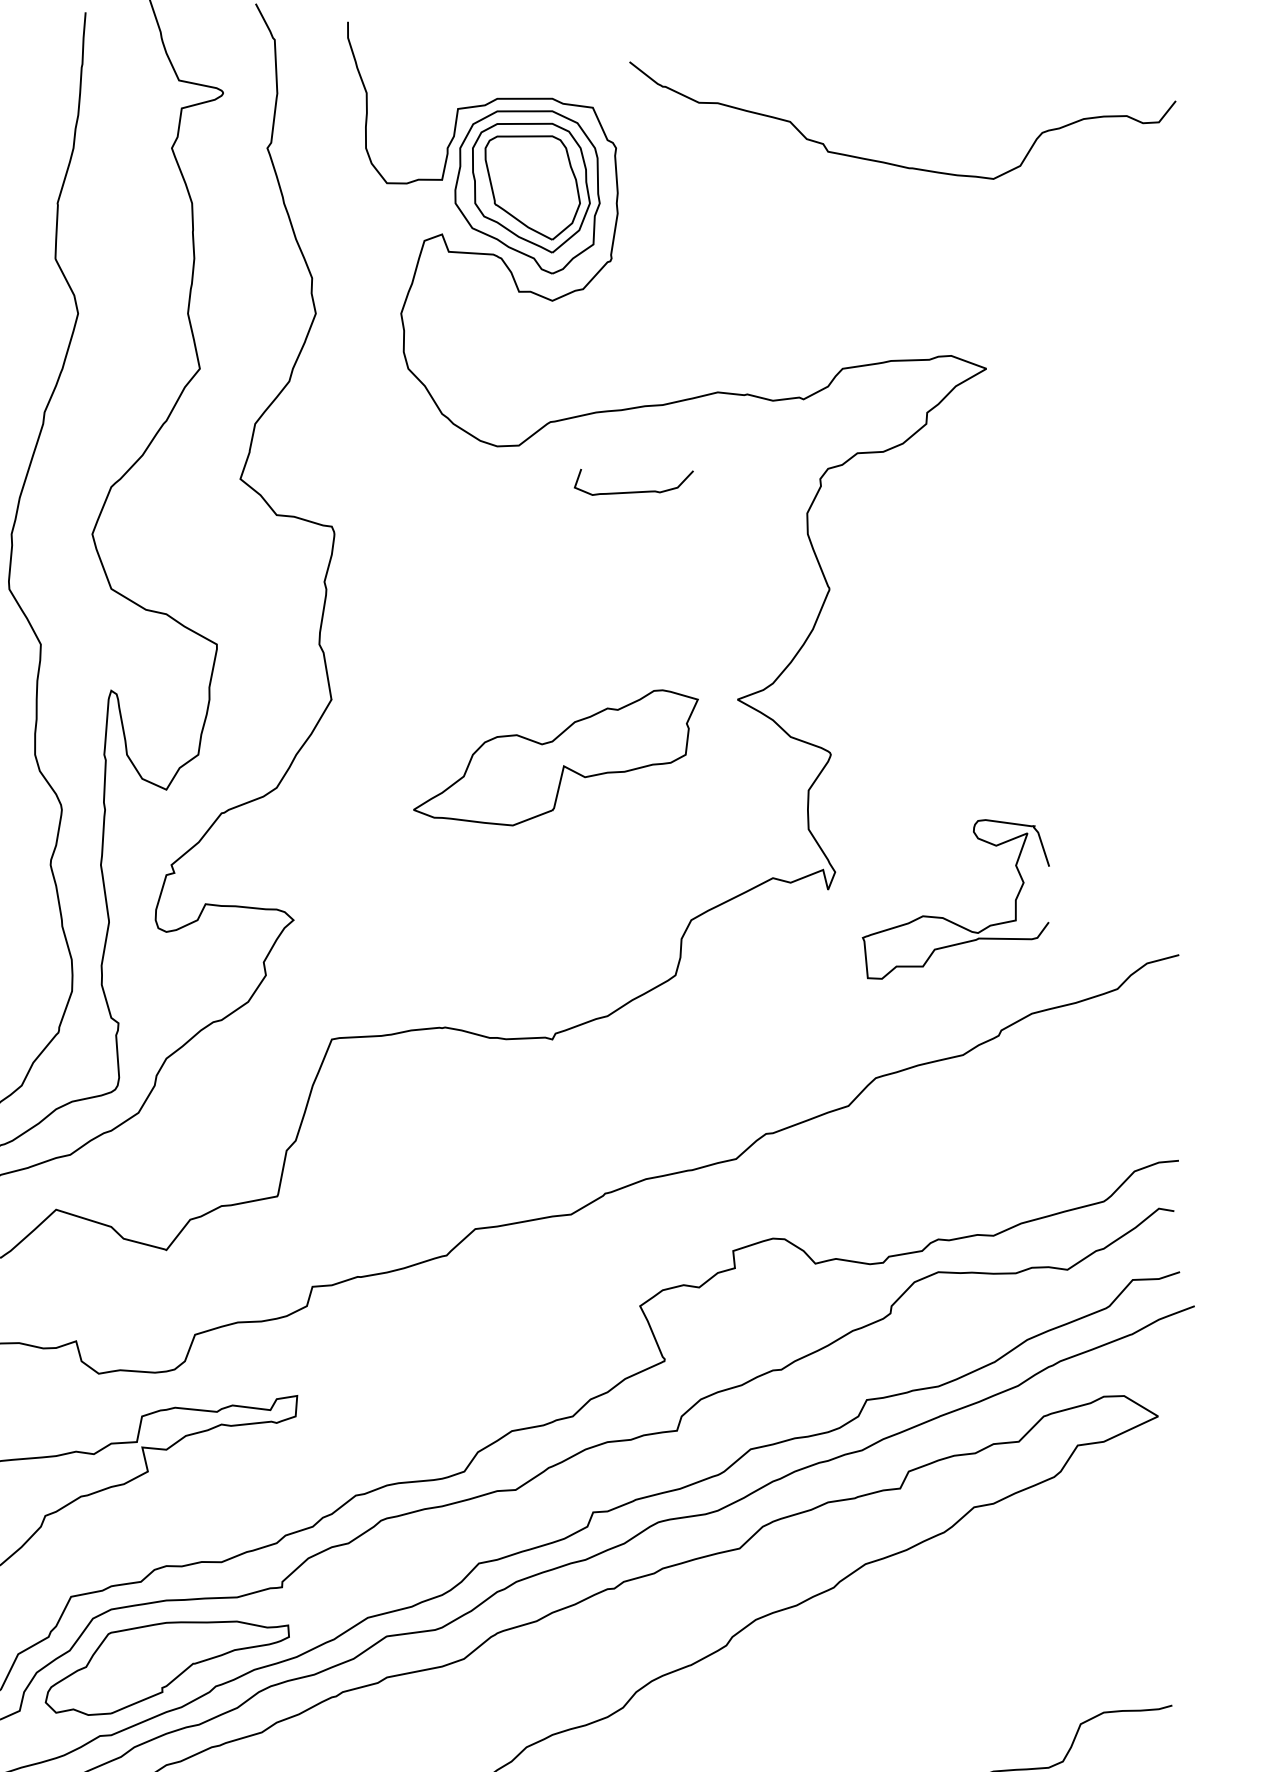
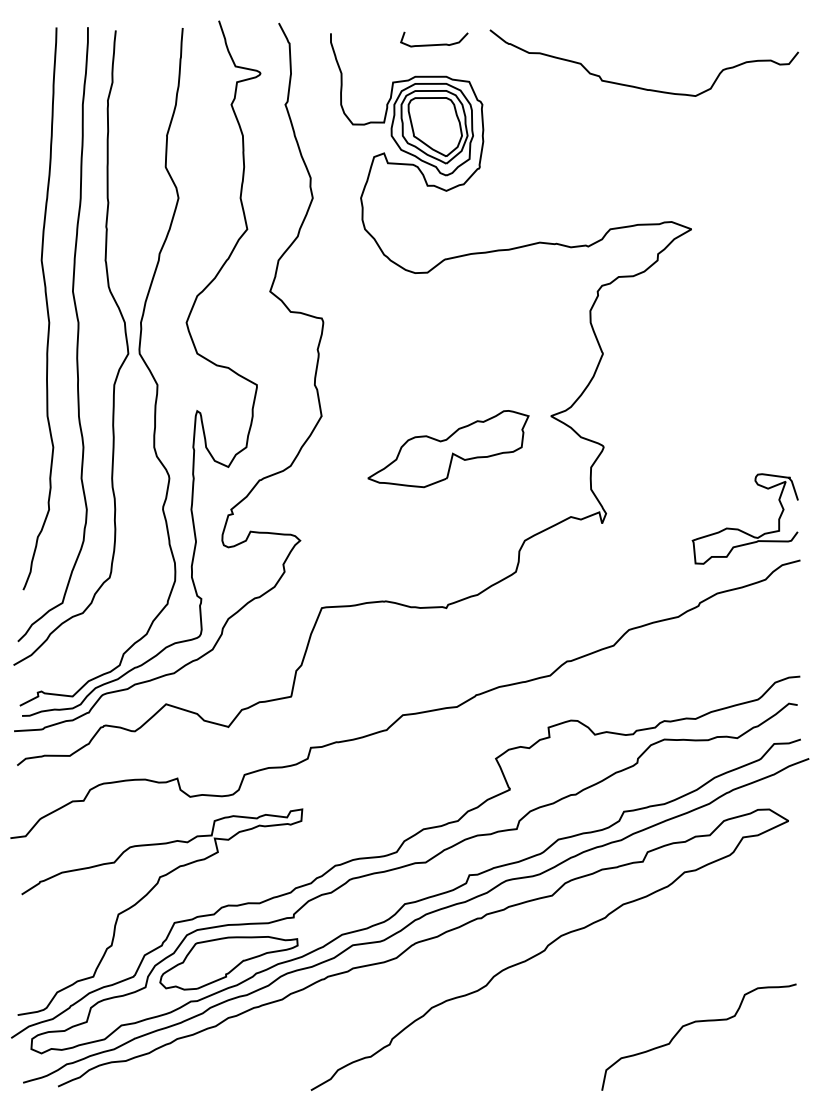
curve: (890, 162) -> (637, 86), moved
curve: (634, 491) -> (434, 44), moved
curve: (943, 916) -> (738, 528), moved

